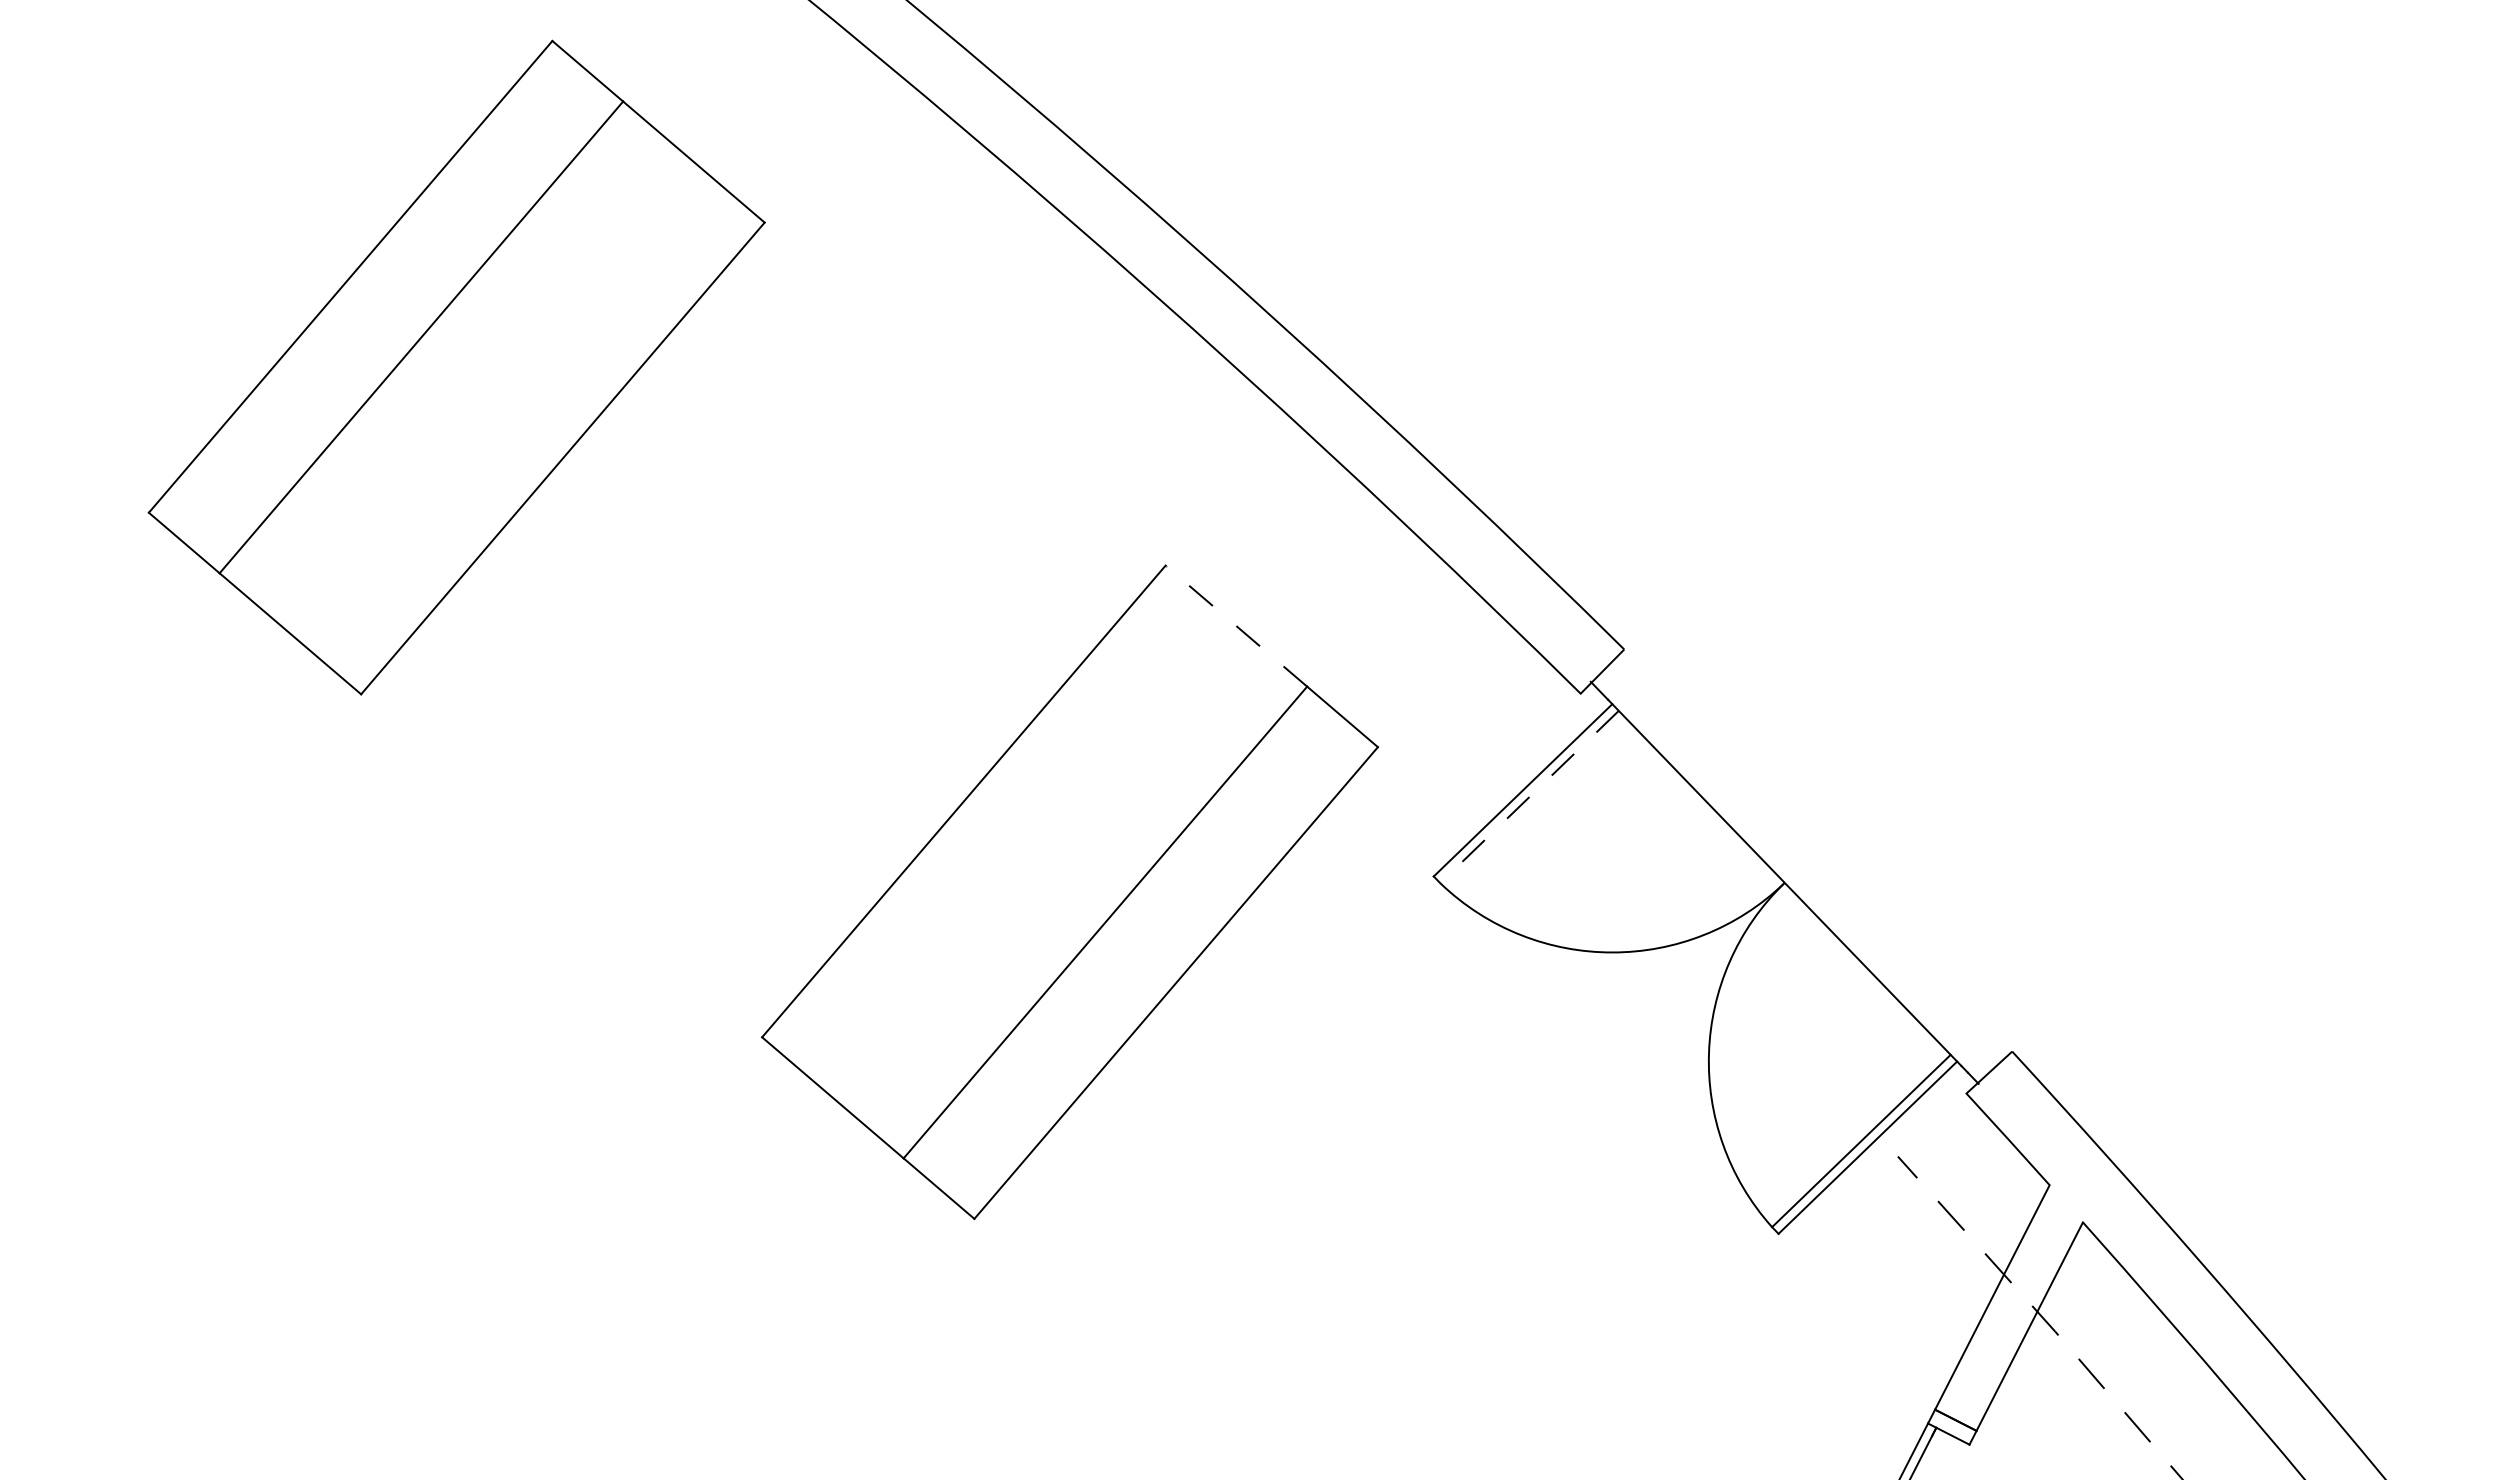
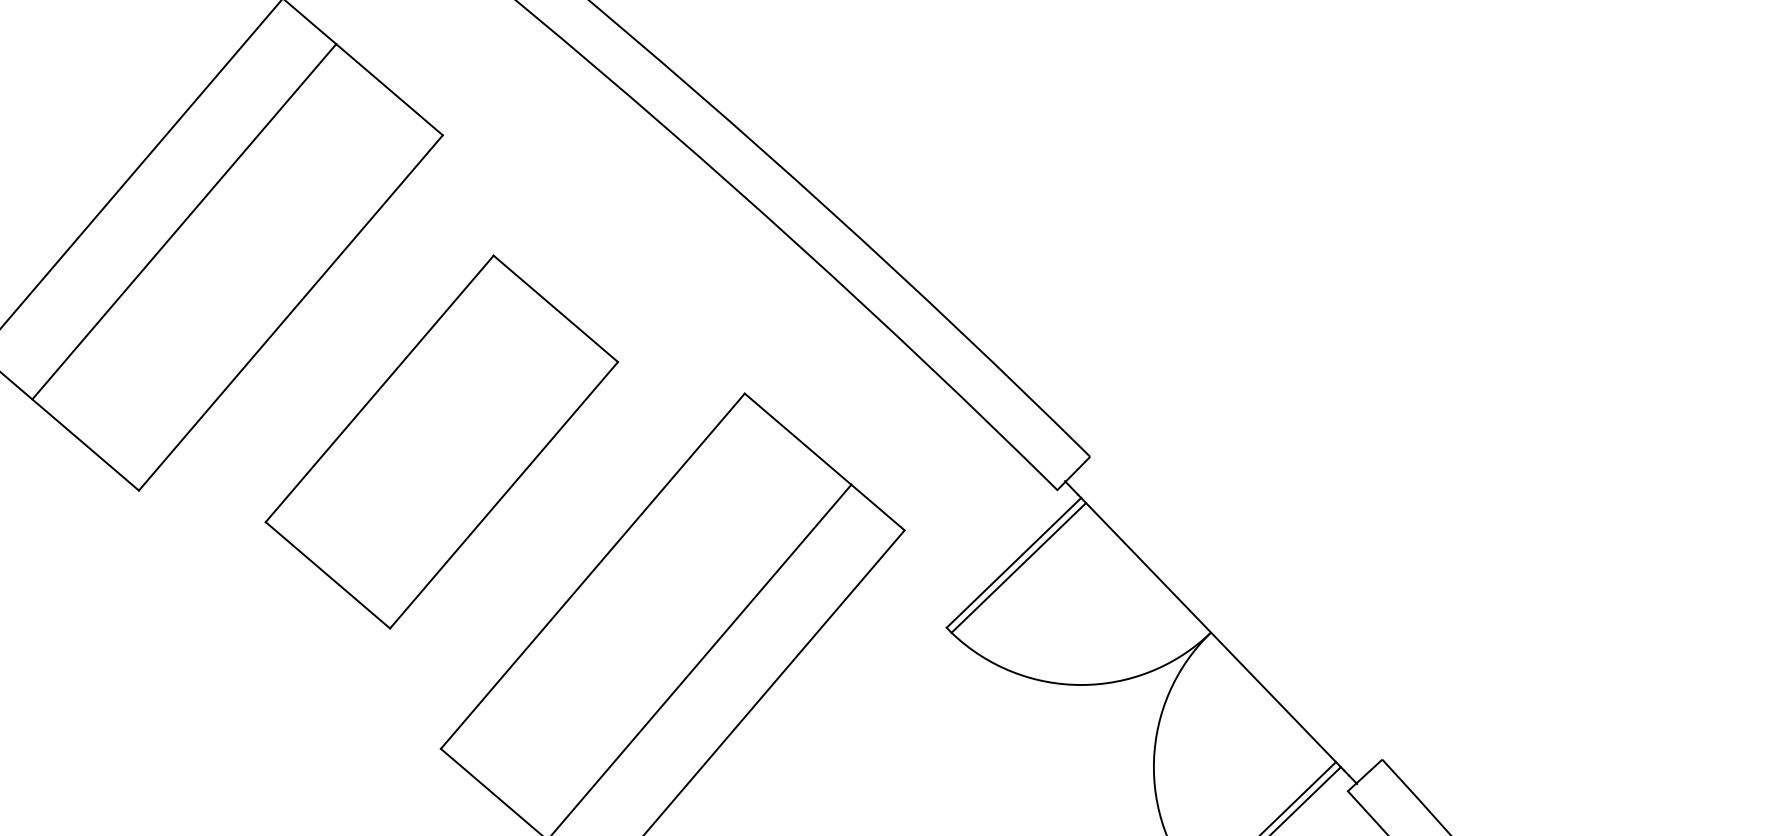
line: (1236, 625) -> (798, 438), dashed -> solid
part: (763, 629) -> (441, 441), added
line: (1529, 797) -> (1018, 568), dashed -> solid

